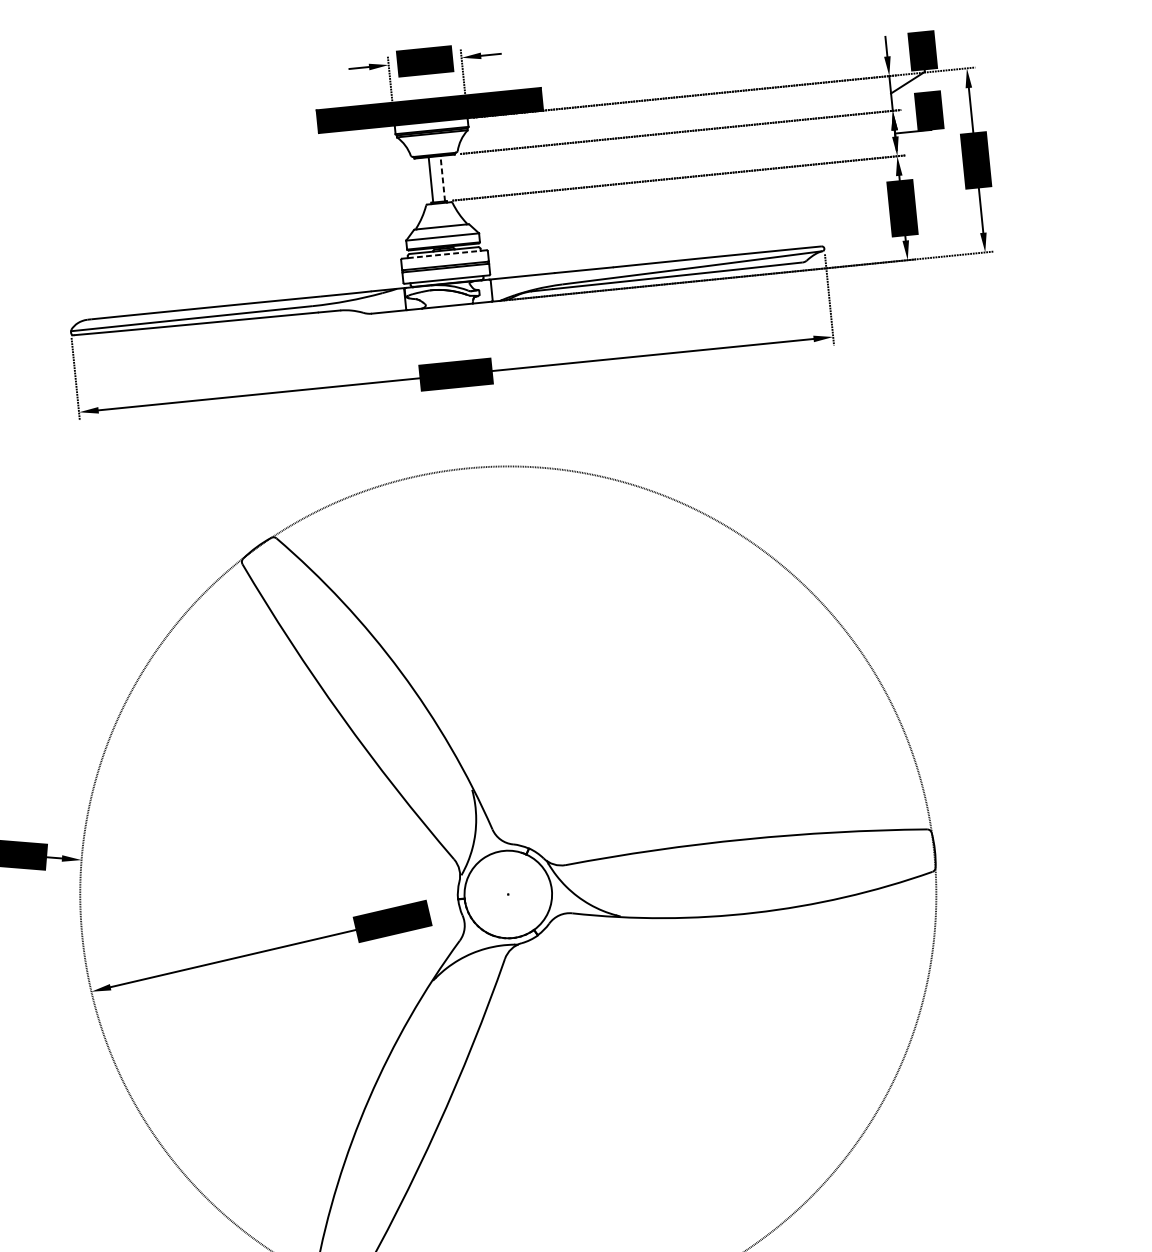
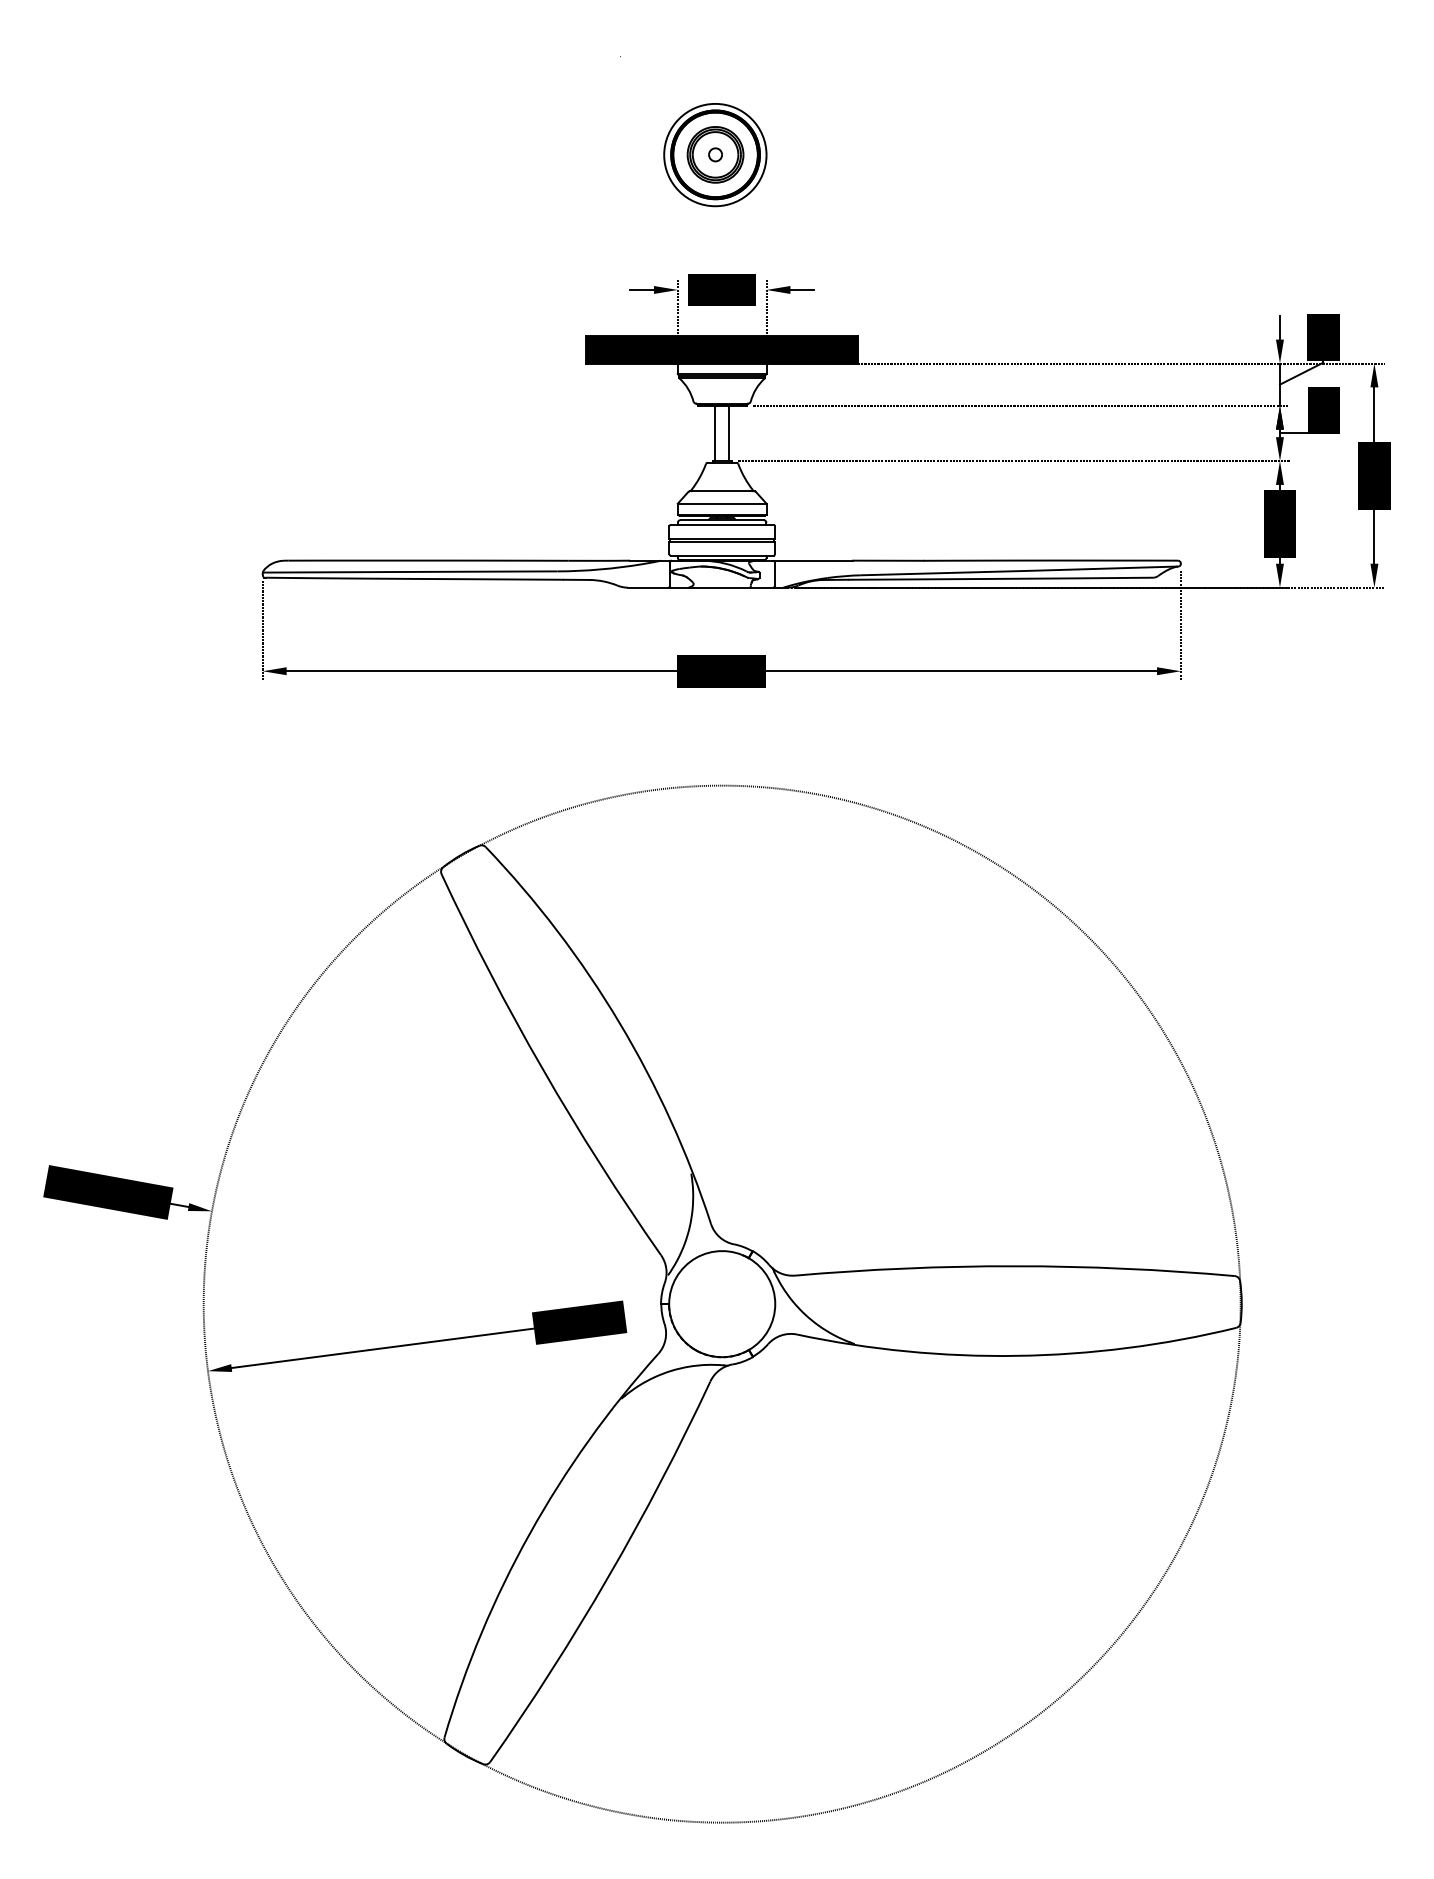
line: (442, 178) -> (729, 433), dashed -> solid
line: (444, 254) -> (722, 524), dashed -> solid

